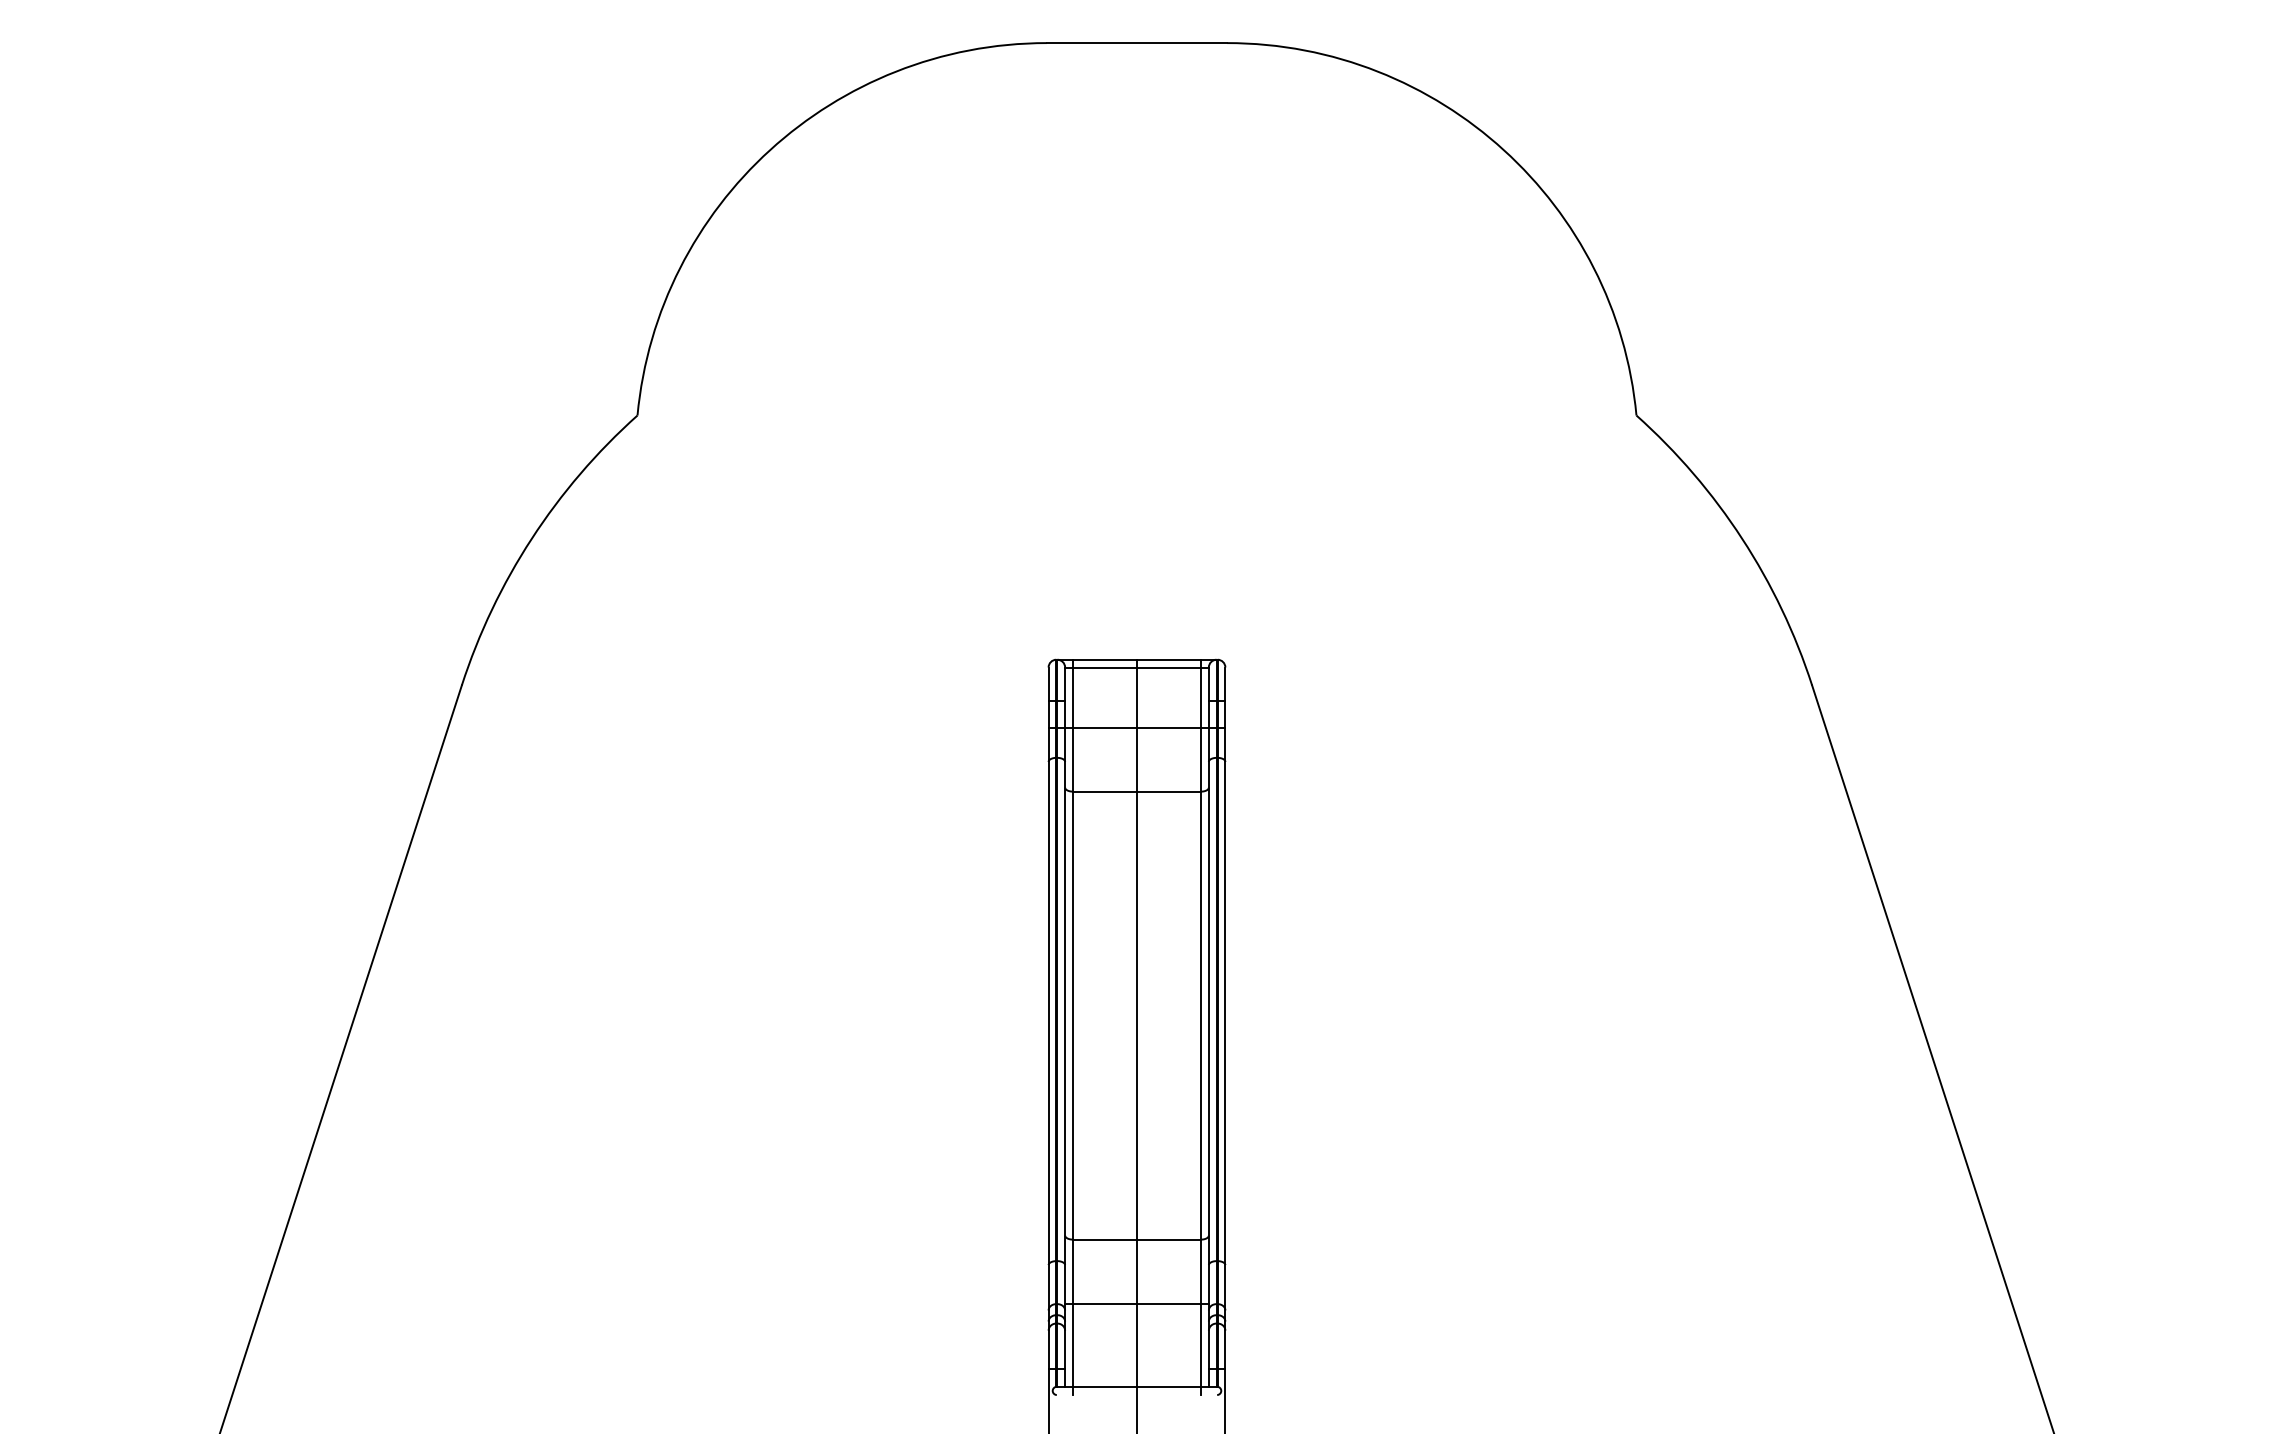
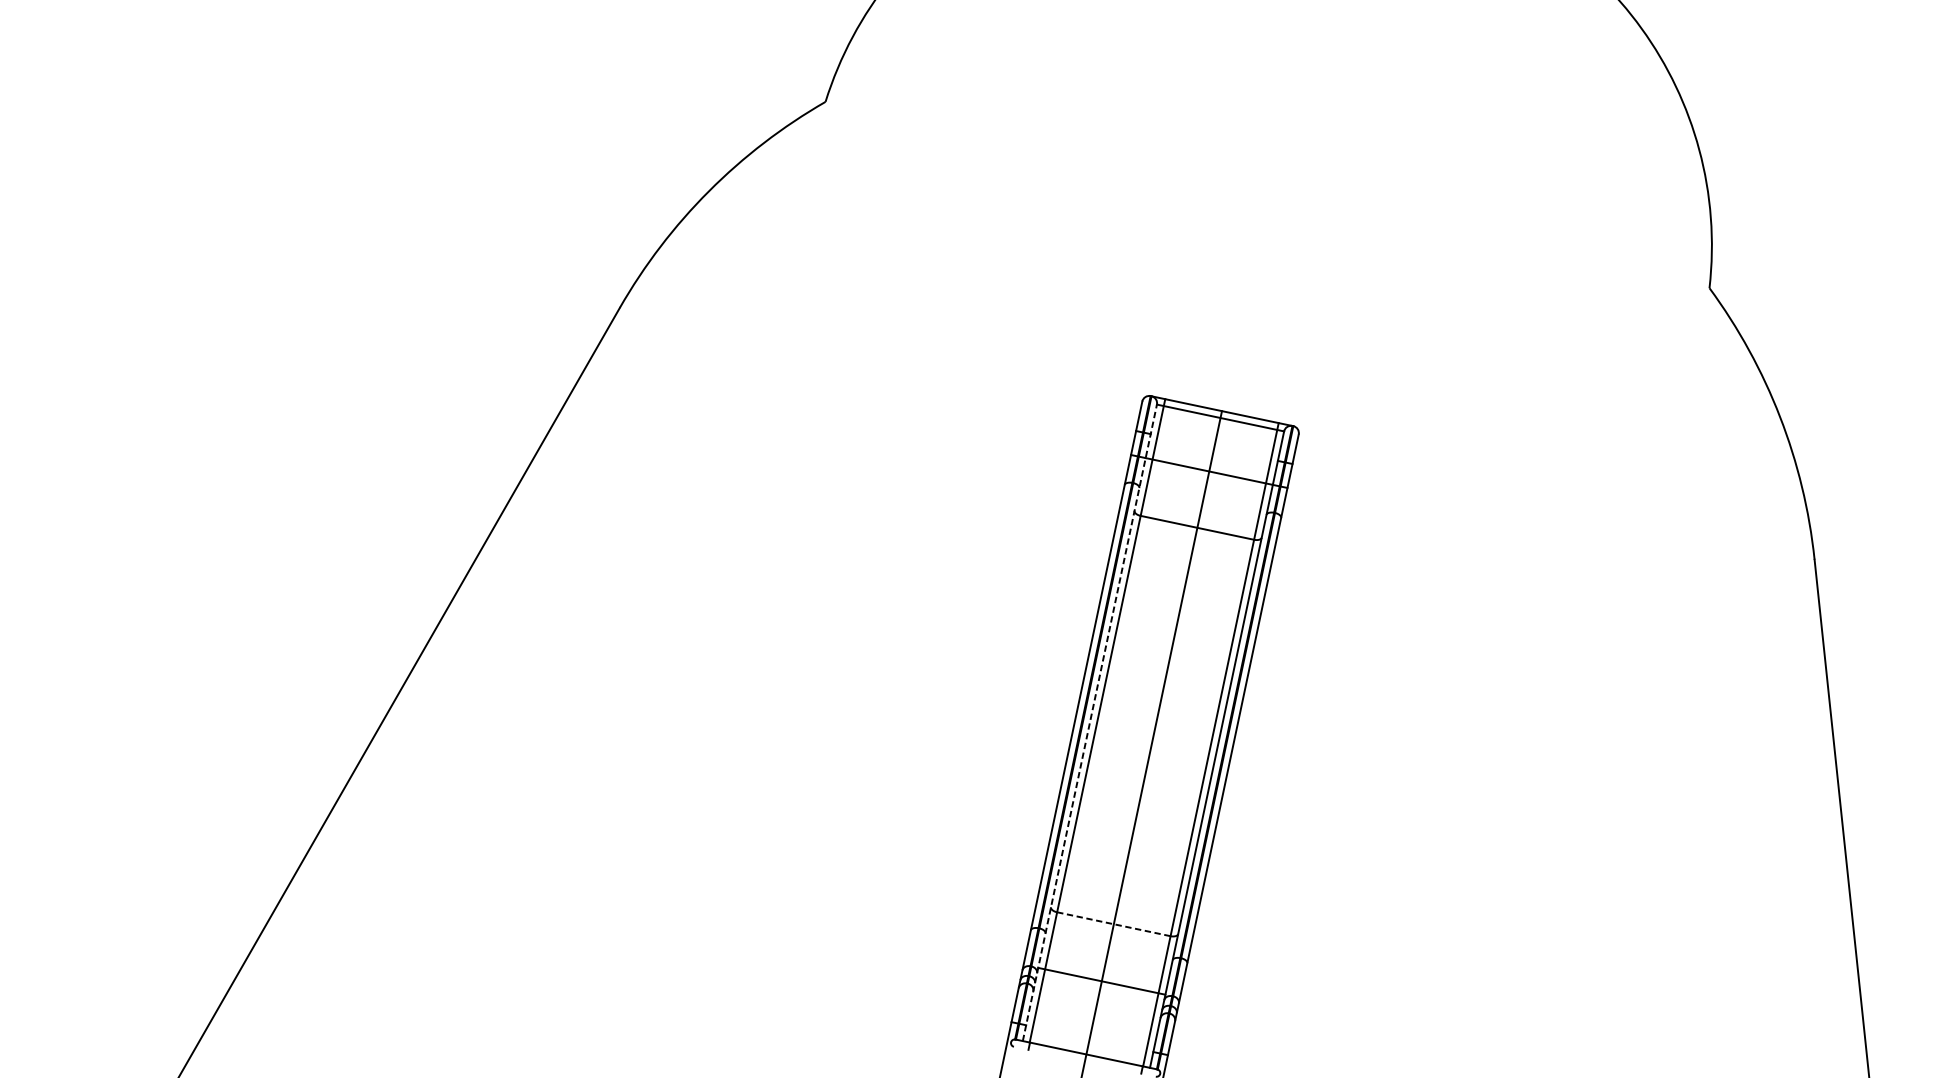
line: (1065, 1027) -> (1090, 723), solid -> dashed
line: (1137, 1239) -> (1114, 924), solid -> dashed

